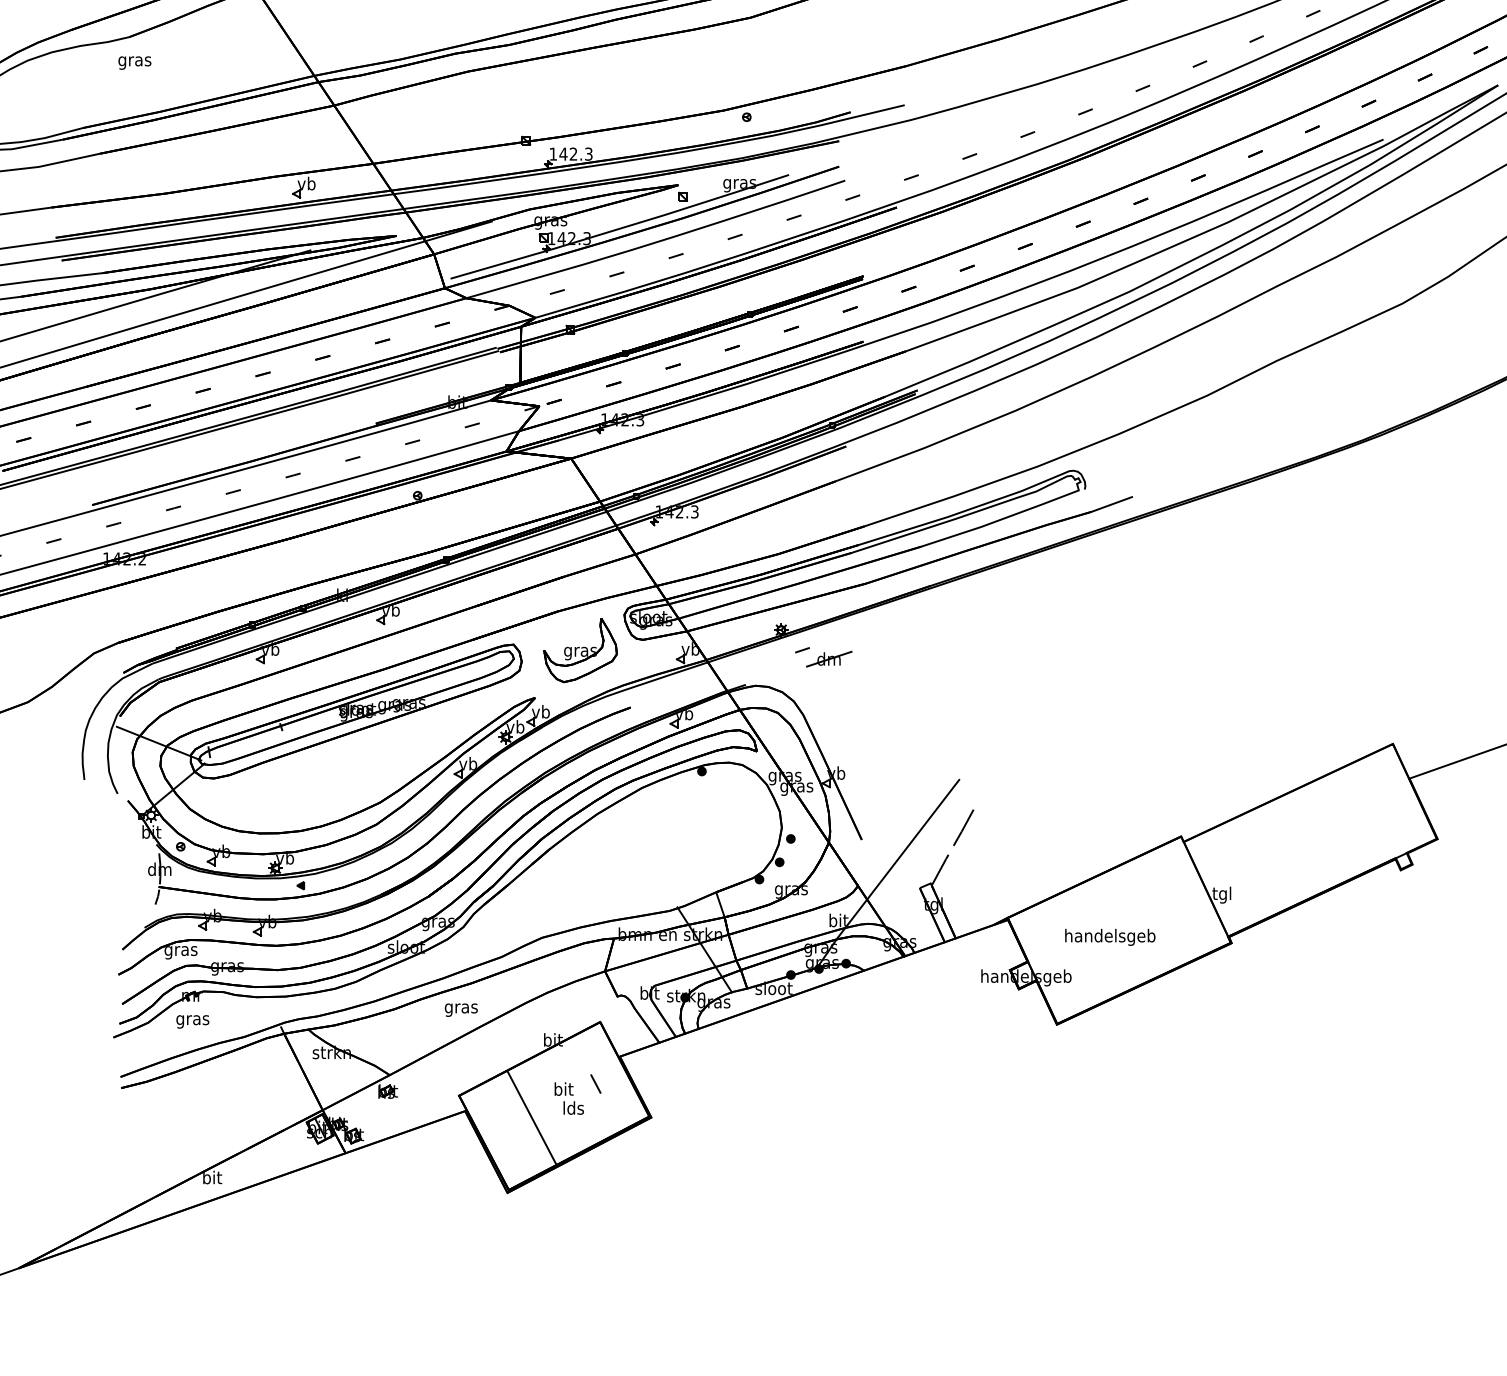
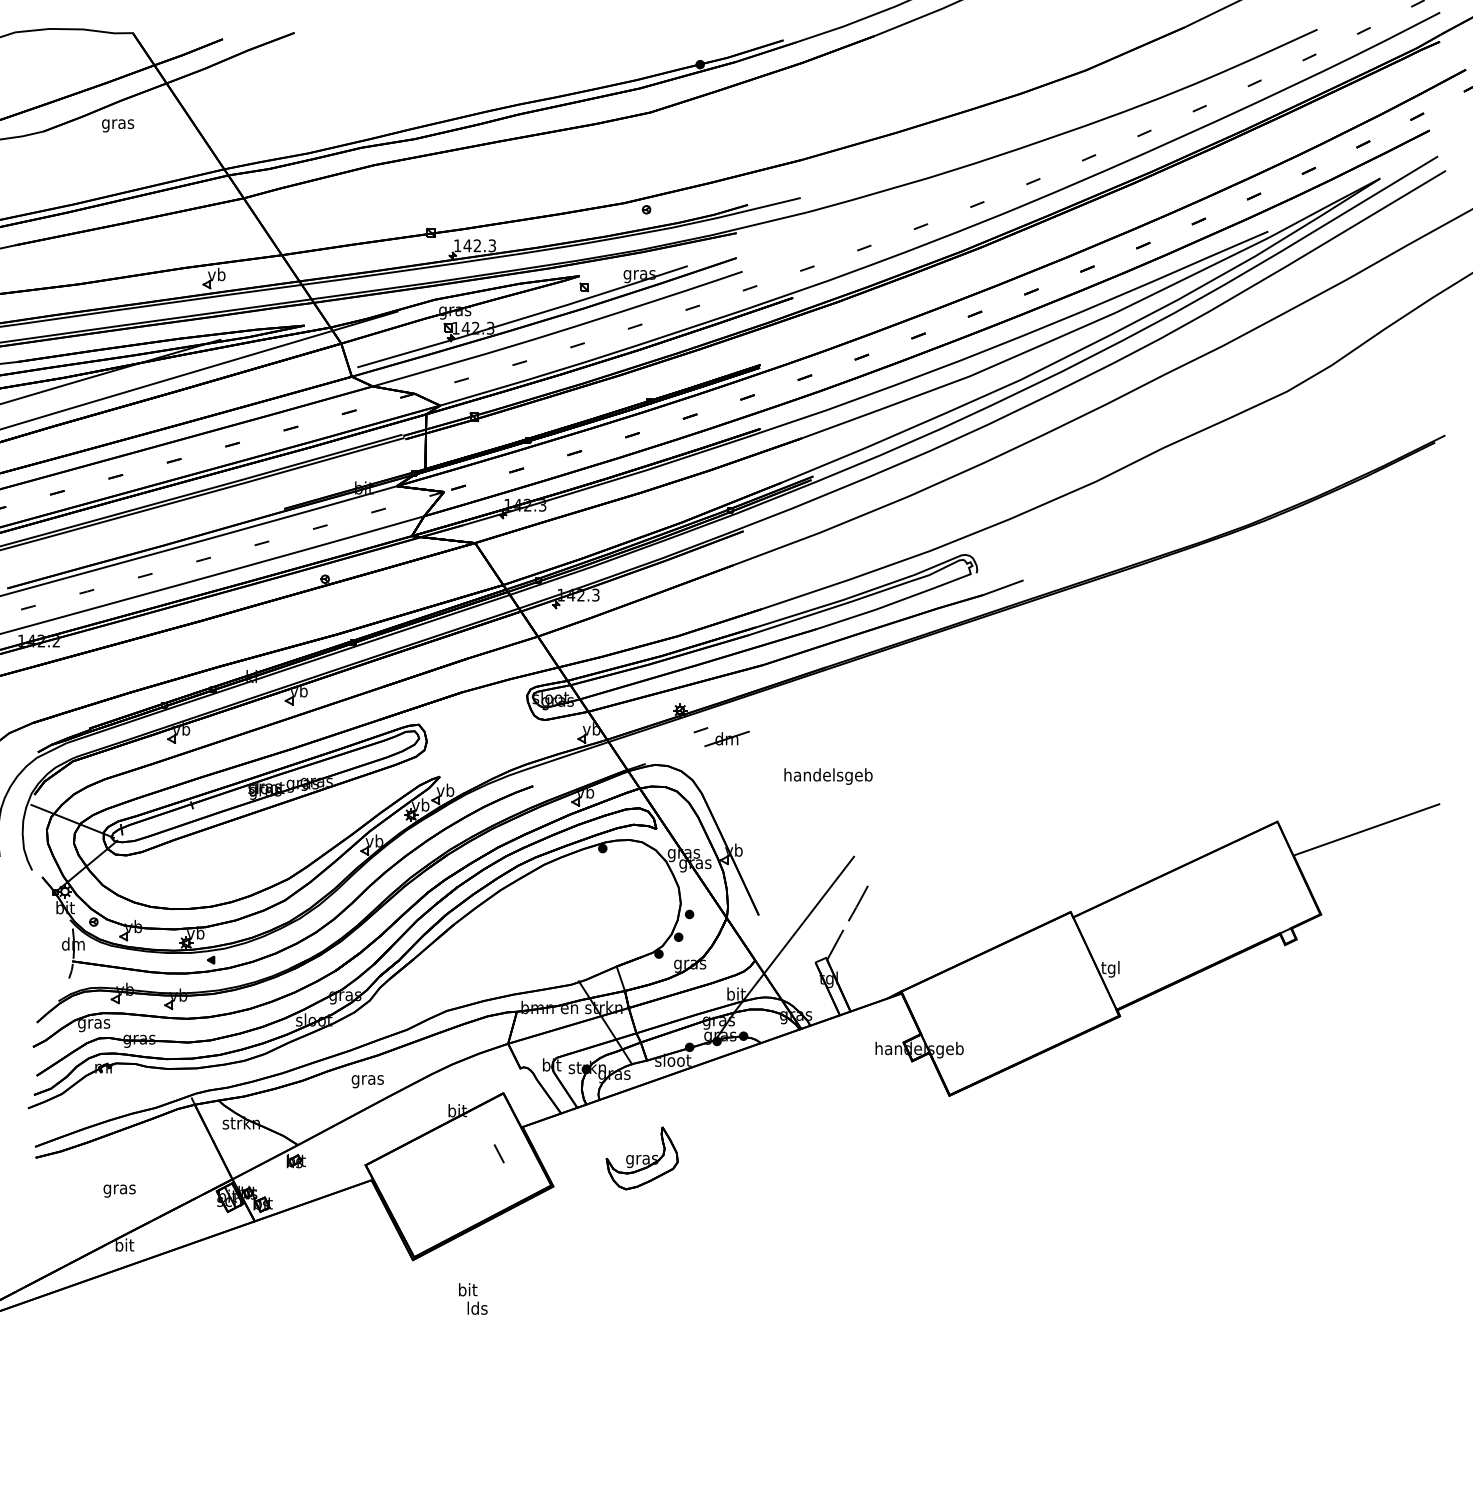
text: (135, 62) -> (118, 125), moved
part: (579, 650) -> (641, 1158), moved
text: (1110, 937) -> (828, 776), moved
text: (192, 1021) -> (119, 1190), moved
text: (569, 1098) -> (473, 1298), moved
line: (531, 1117) -> (436, 1186), removed

